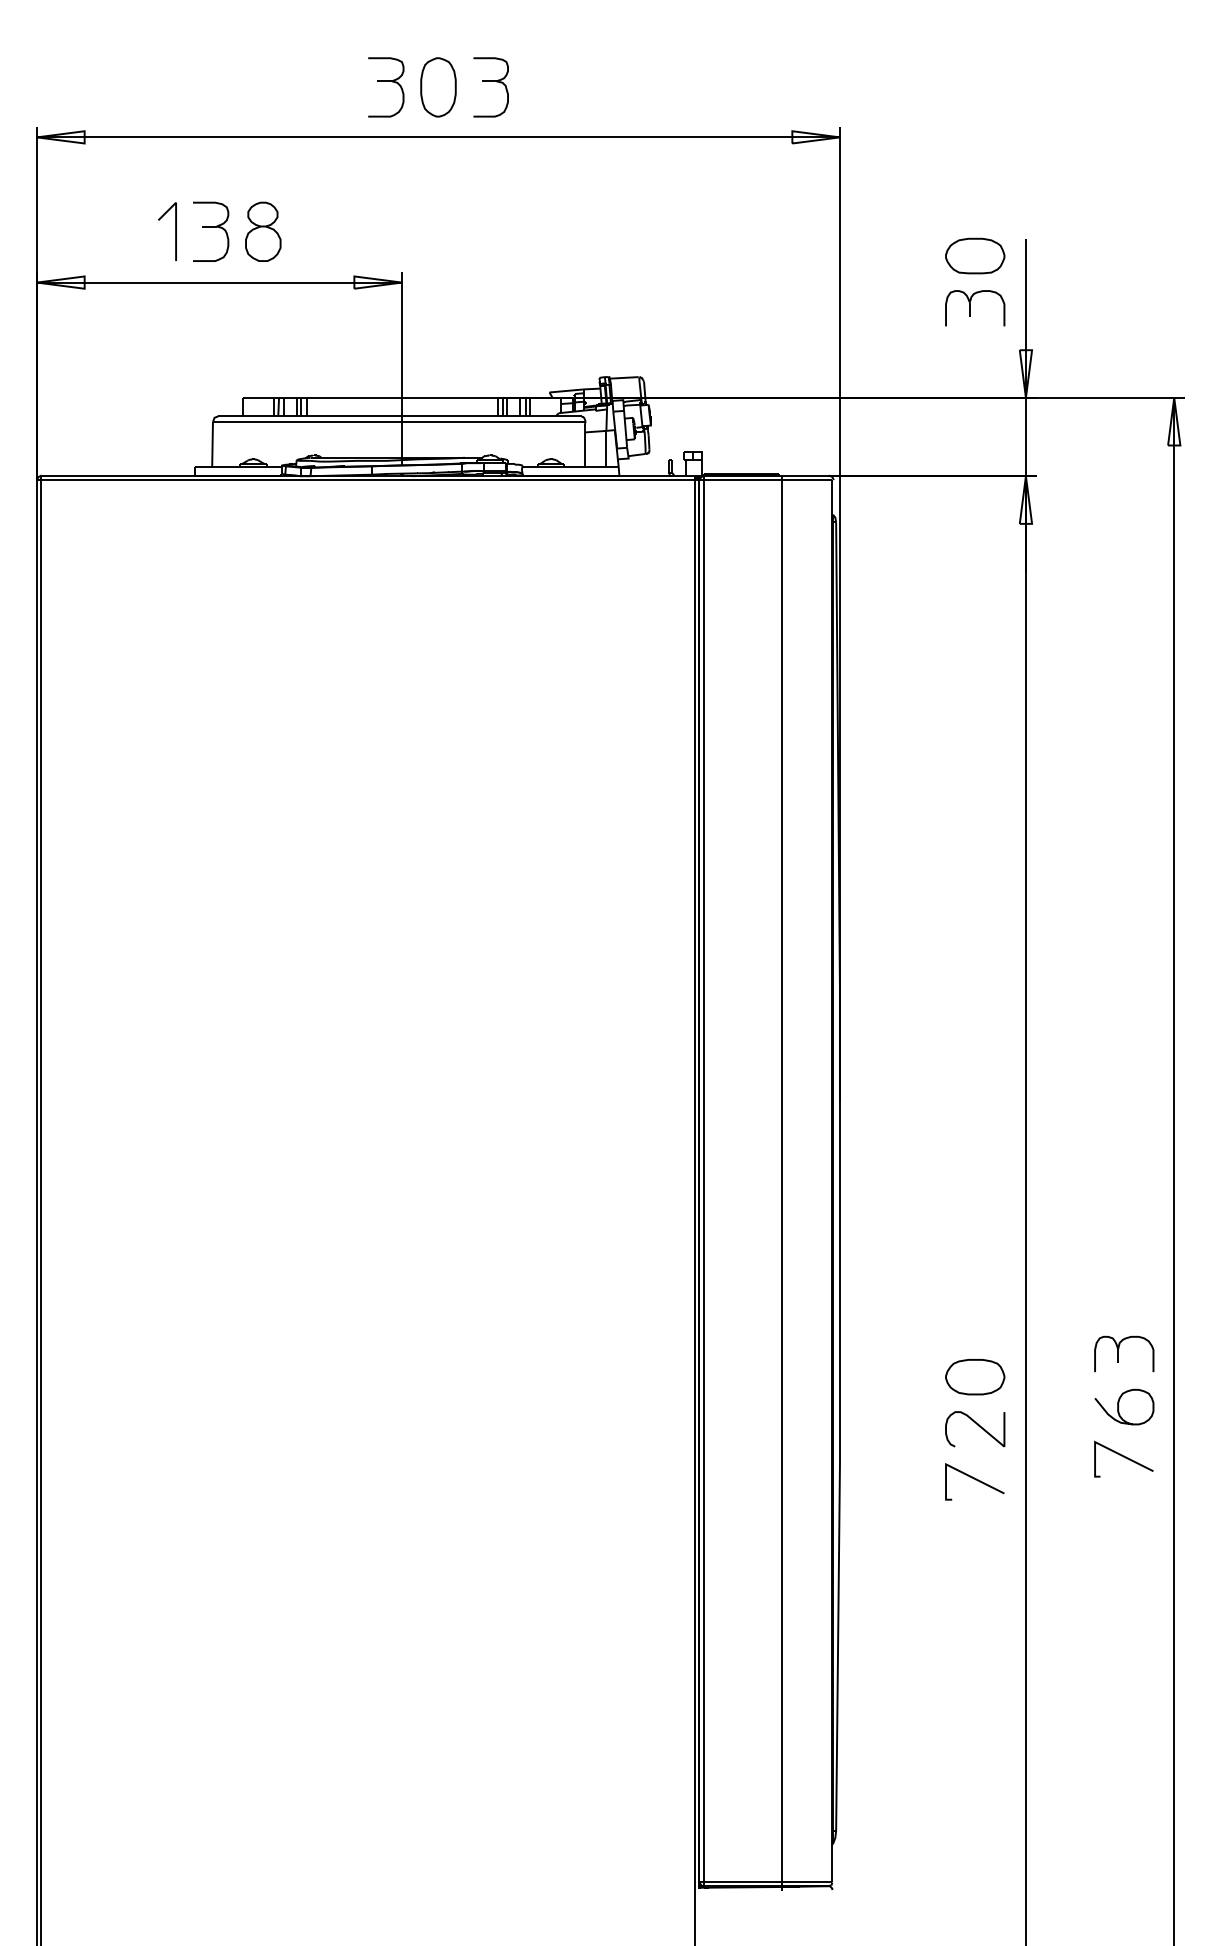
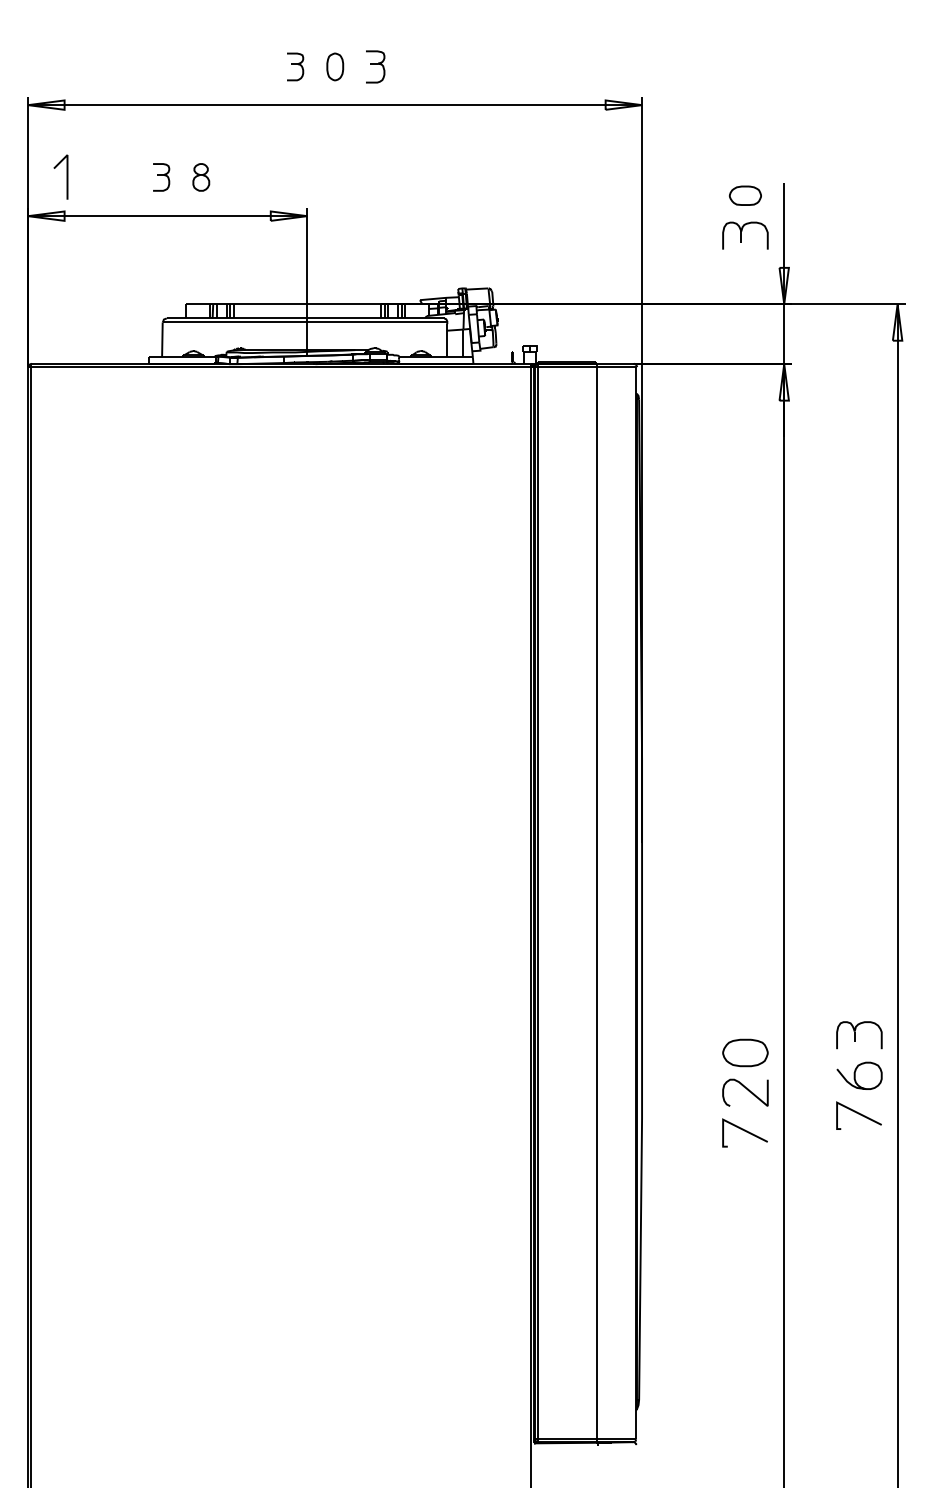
part: (386, 86) -> (295, 66), size x0.6
part: (438, 86) -> (335, 66), size x0.6
part: (491, 86) -> (375, 66), size x0.7
curve: (174, 230) -> (66, 176), moved
part: (211, 232) -> (161, 177), size x0.6
part: (263, 232) -> (201, 177), size x0.6
part: (975, 255) -> (745, 195), size x0.7

